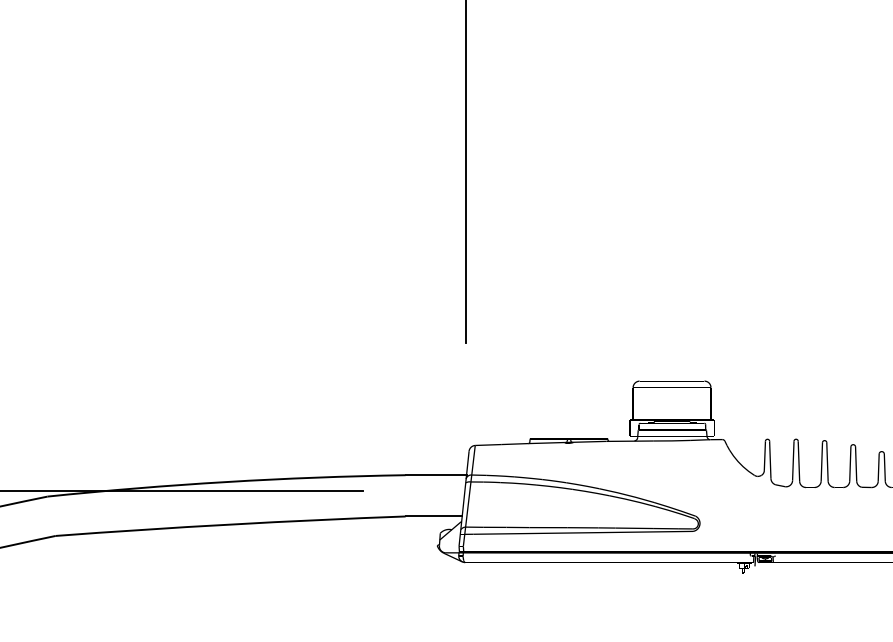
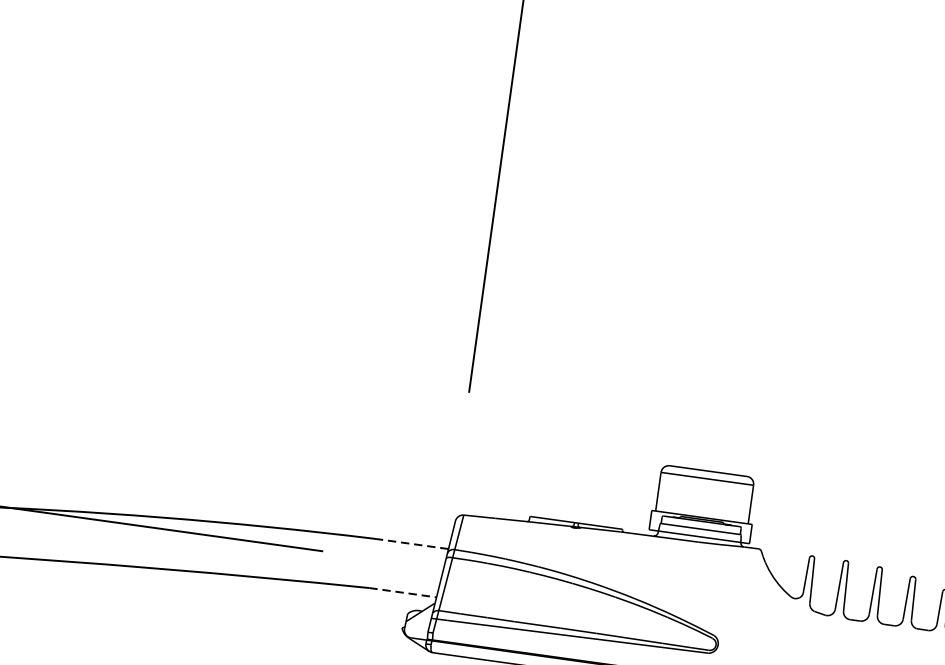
line: (435, 475) -> (411, 544), solid -> dashed
line: (434, 516) -> (403, 592), solid -> dashed

